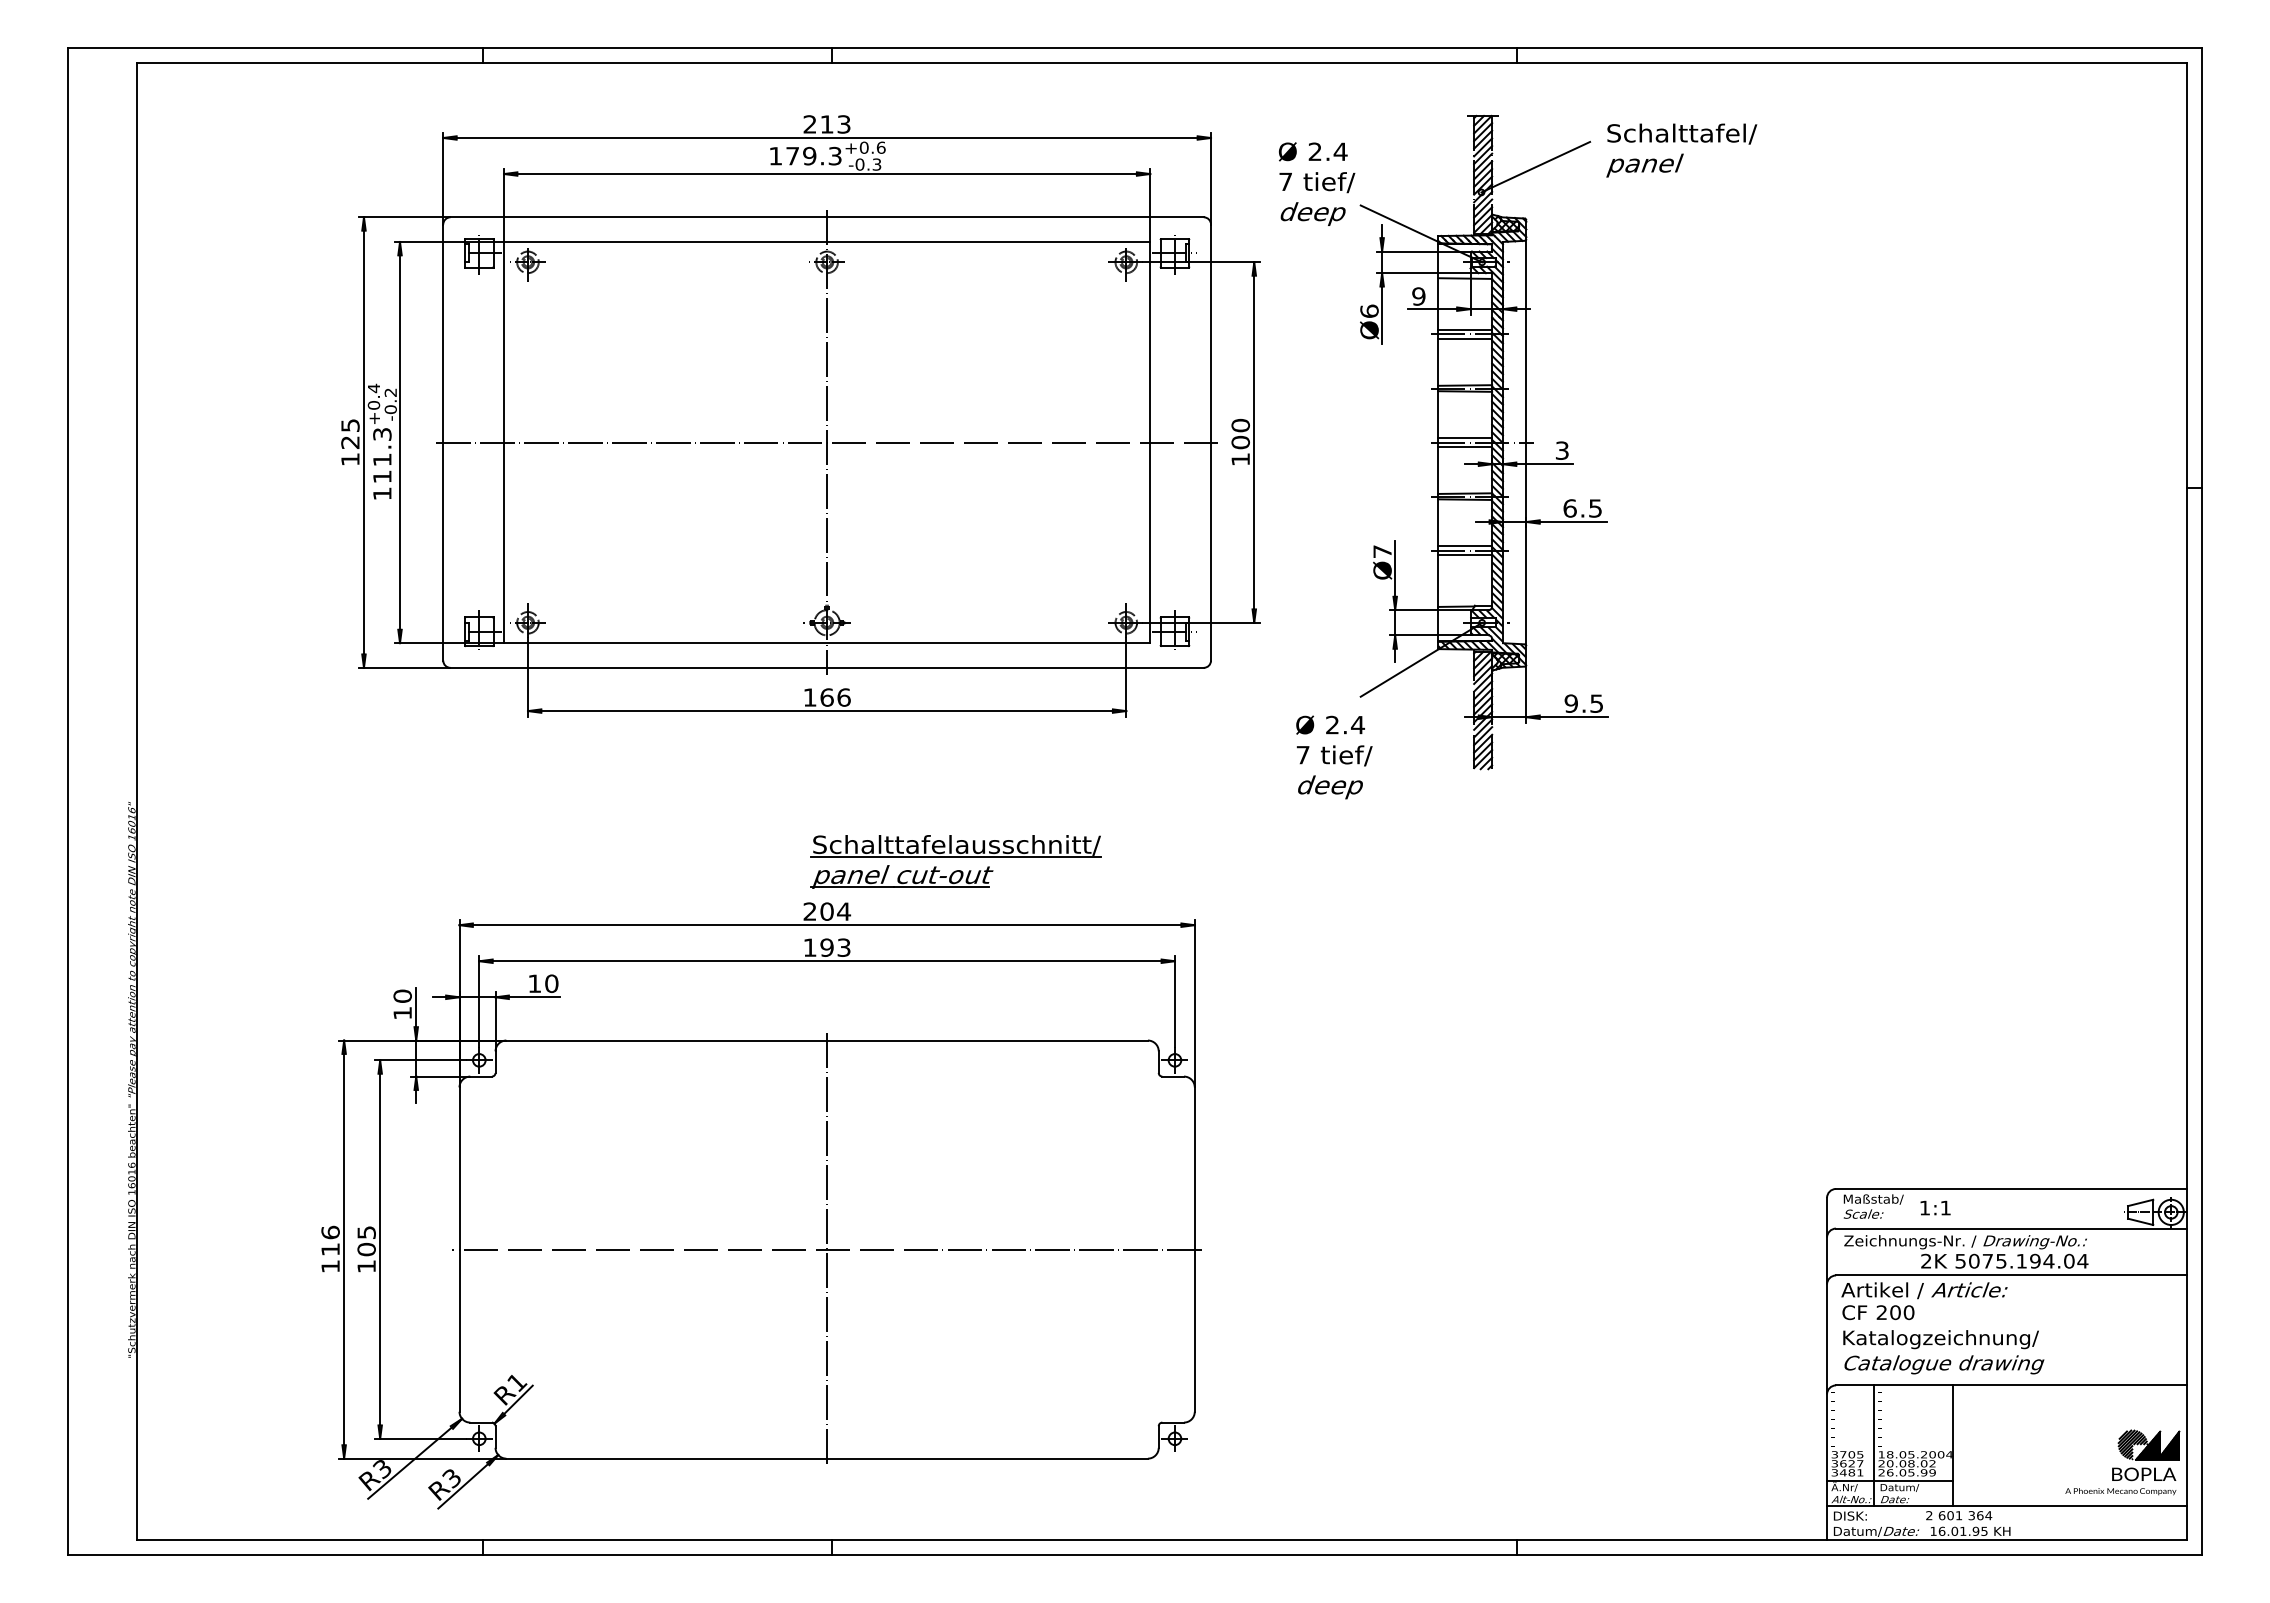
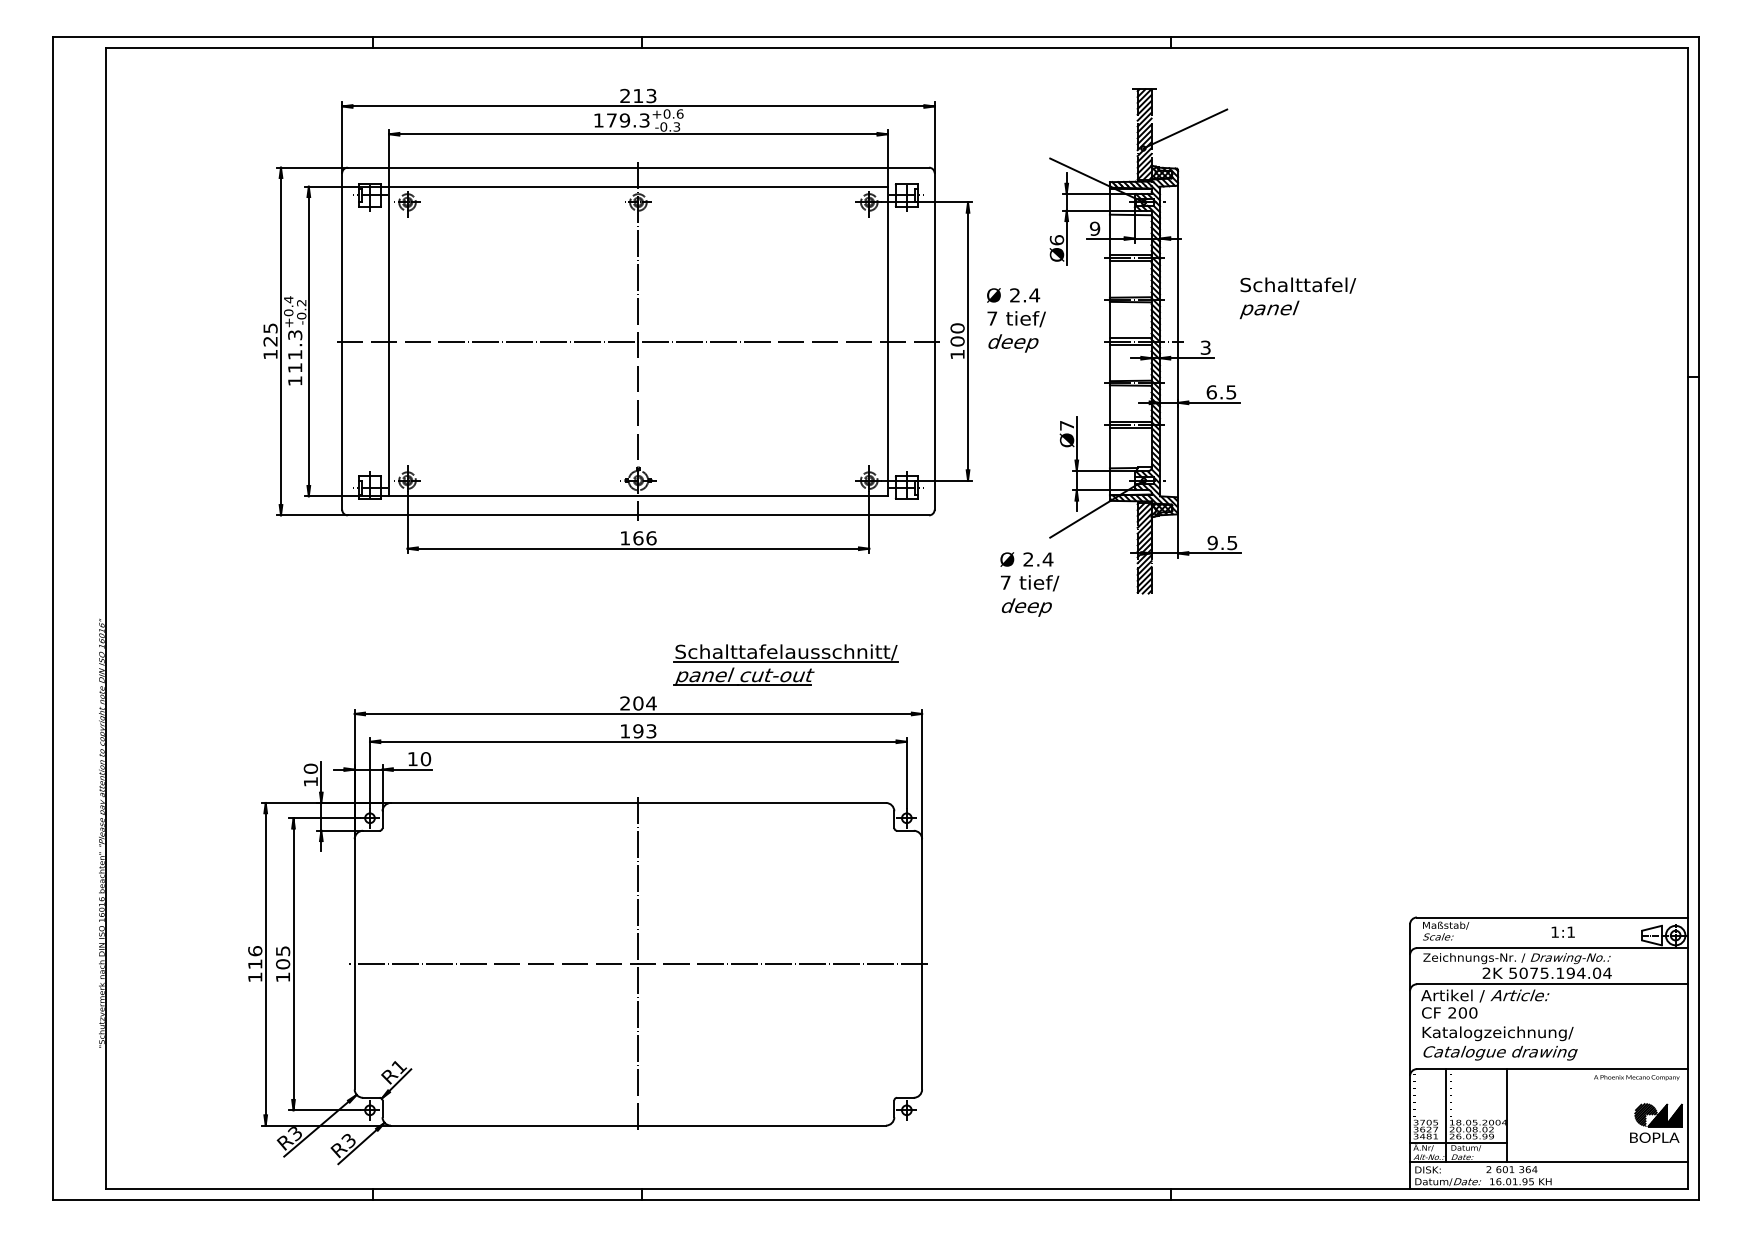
text: (1681, 150) -> (1297, 298), moved
text: (1317, 183) -> (1016, 319), moved
part: (955, 861) -> (785, 664), moved
text: (1935, 1207) -> (1563, 931), moved
text: (2120, 1491) -> (1636, 1077), moved

